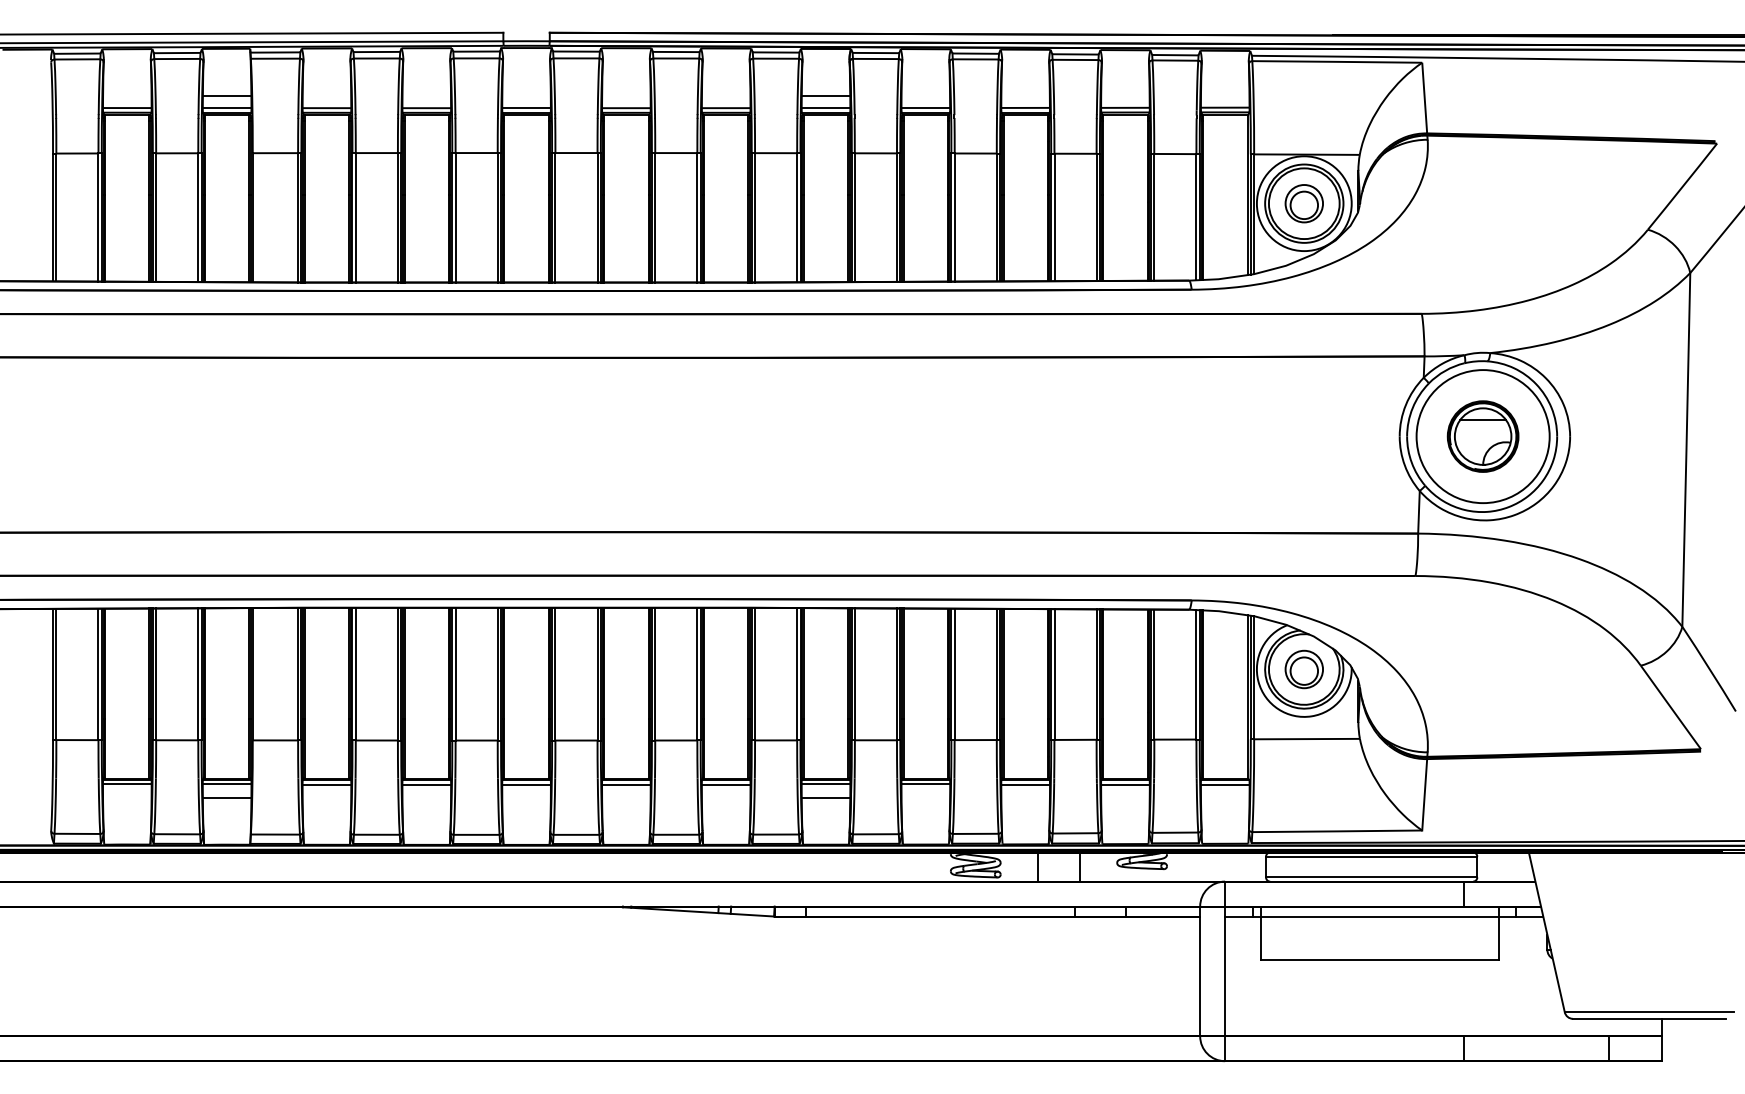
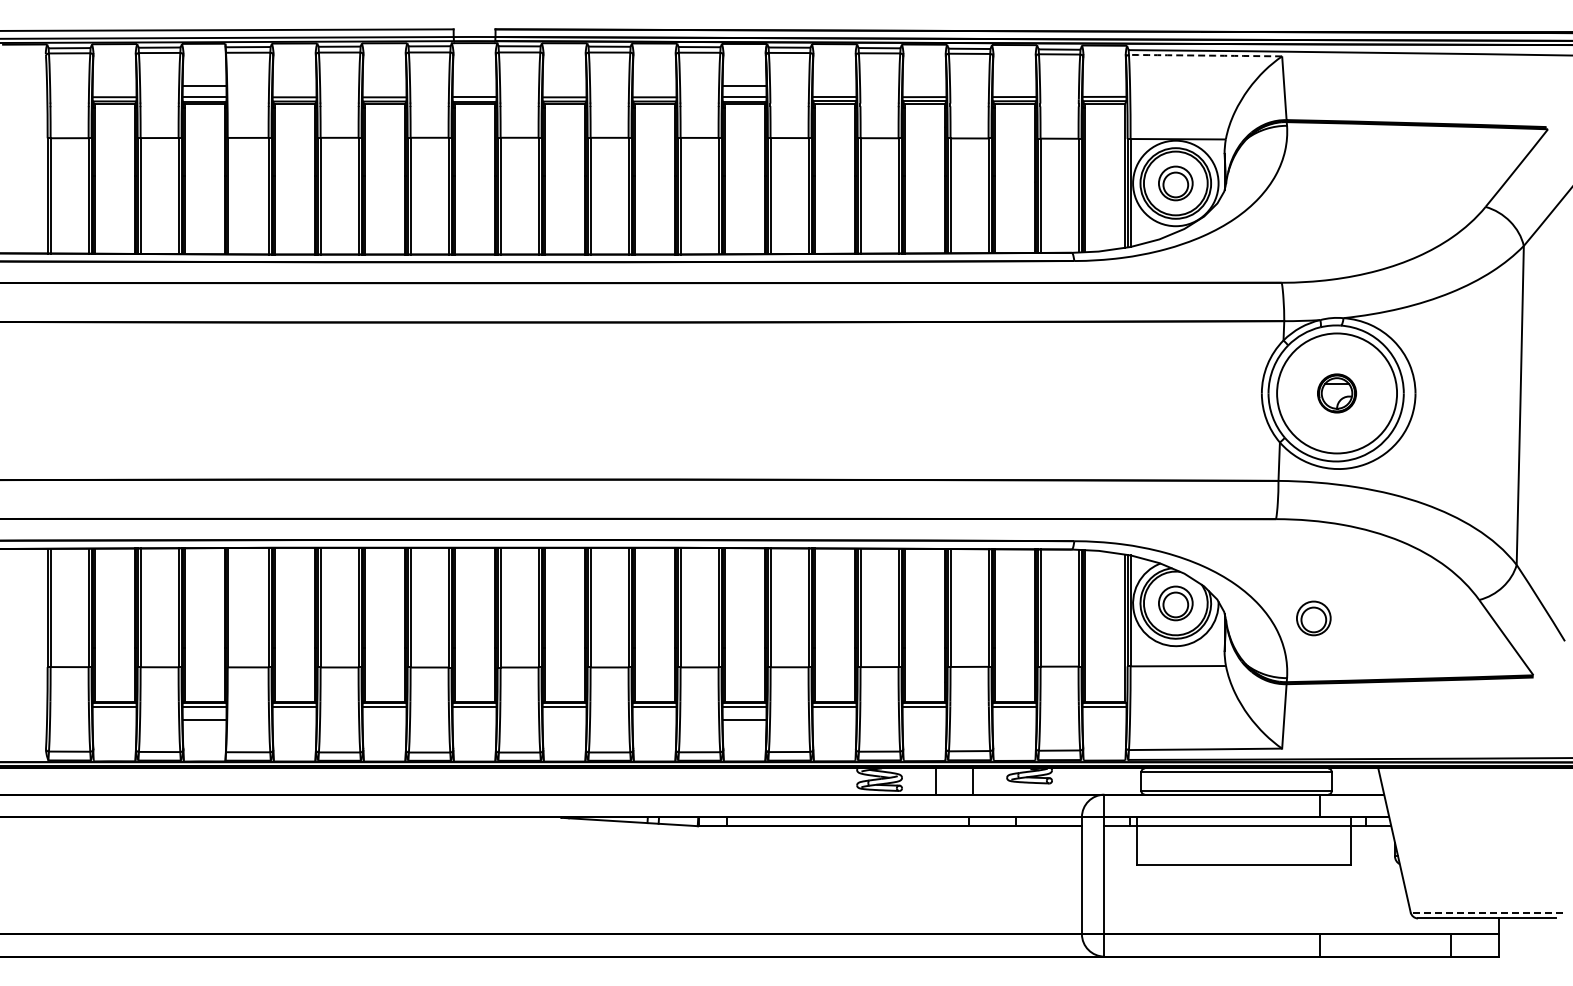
arc: (1337, 61) -> (1205, 55), solid -> dashed
part: (1482, 436) -> (1336, 393), size x0.6
part: (1456, 686) -> (1313, 618), added
line: (1648, 1012) -> (1486, 912), solid -> dashed

